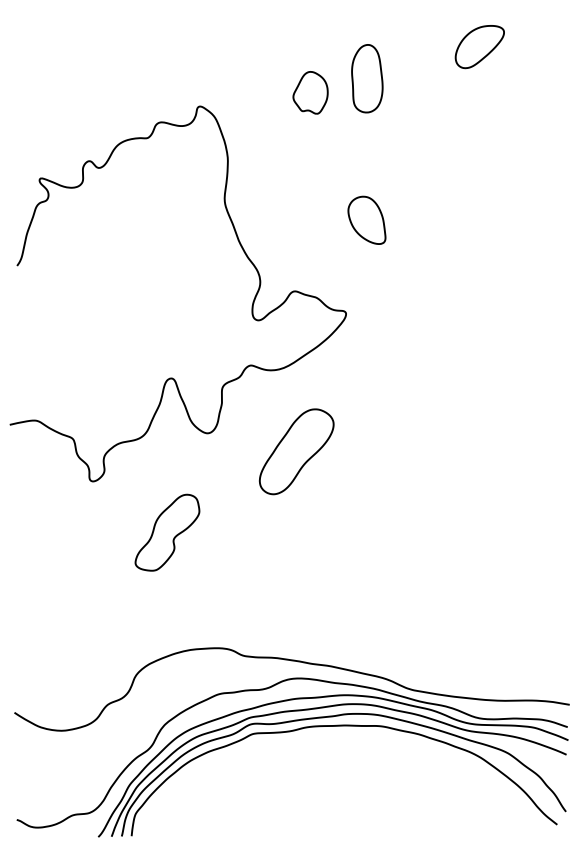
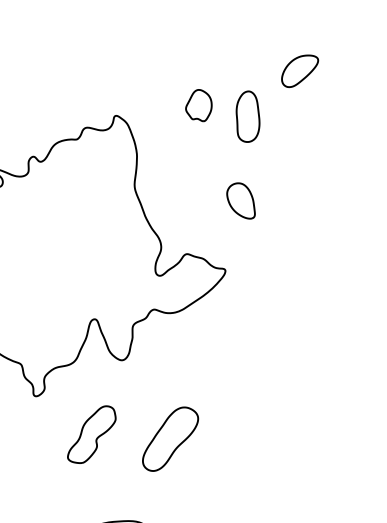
part: (479, 47) -> (299, 71), moved
part: (367, 78) -> (248, 116), moved
part: (296, 451) -> (170, 438), moved

